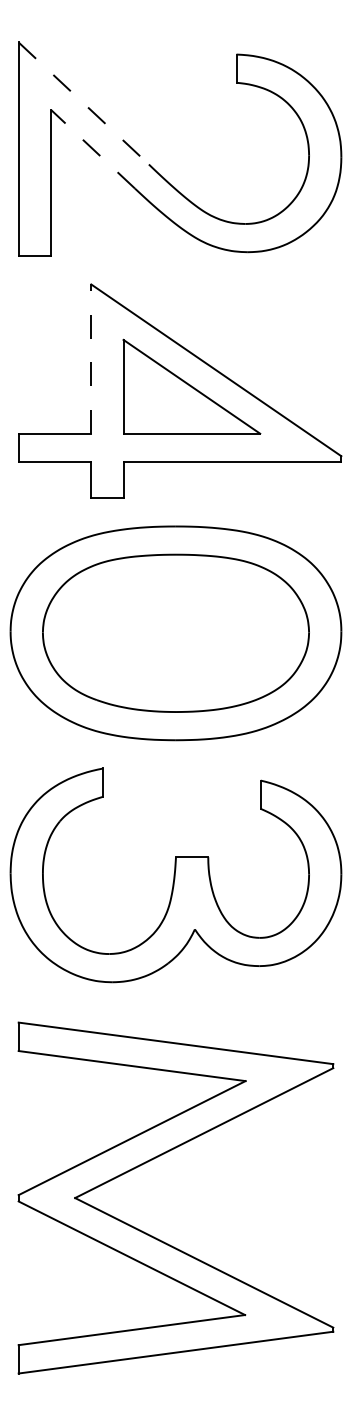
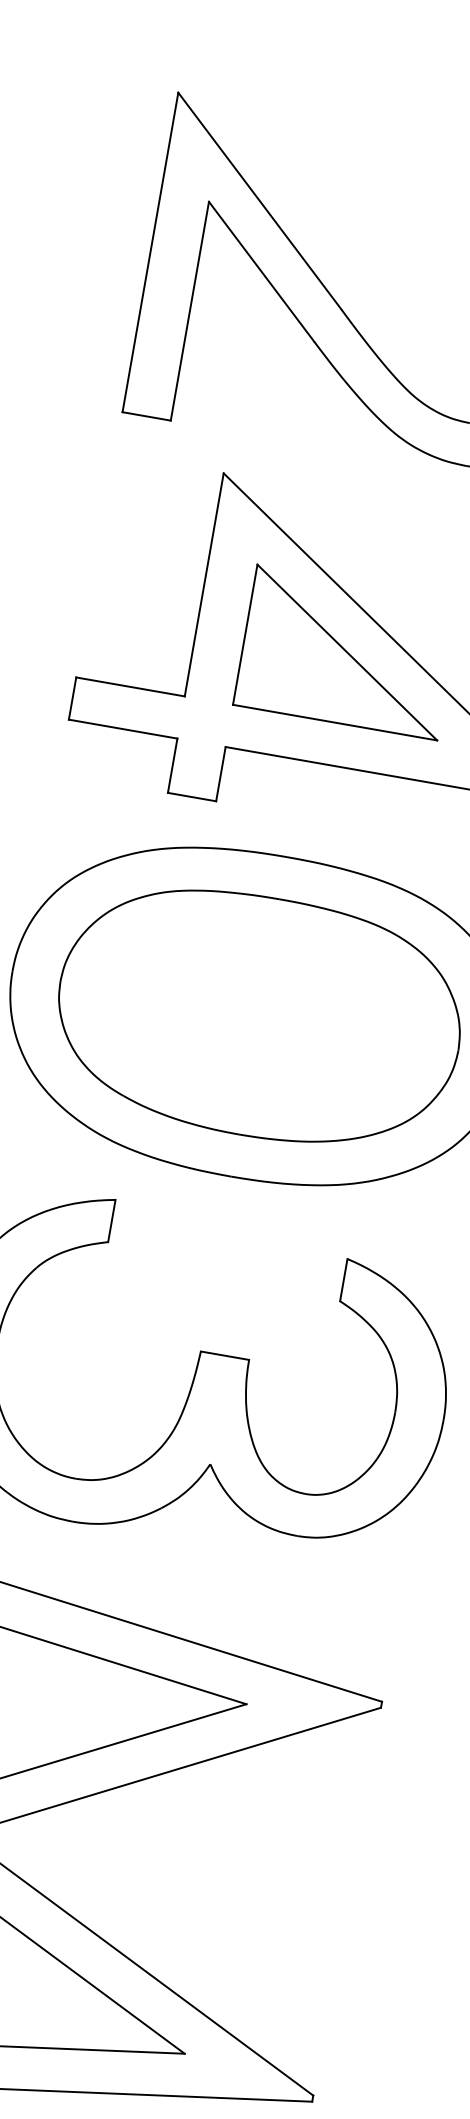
line: (84, 103) -> (260, 201), dashed -> solid
line: (92, 149) -> (260, 271), dashed -> solid
line: (91, 359) -> (204, 585), dashed -> solid

